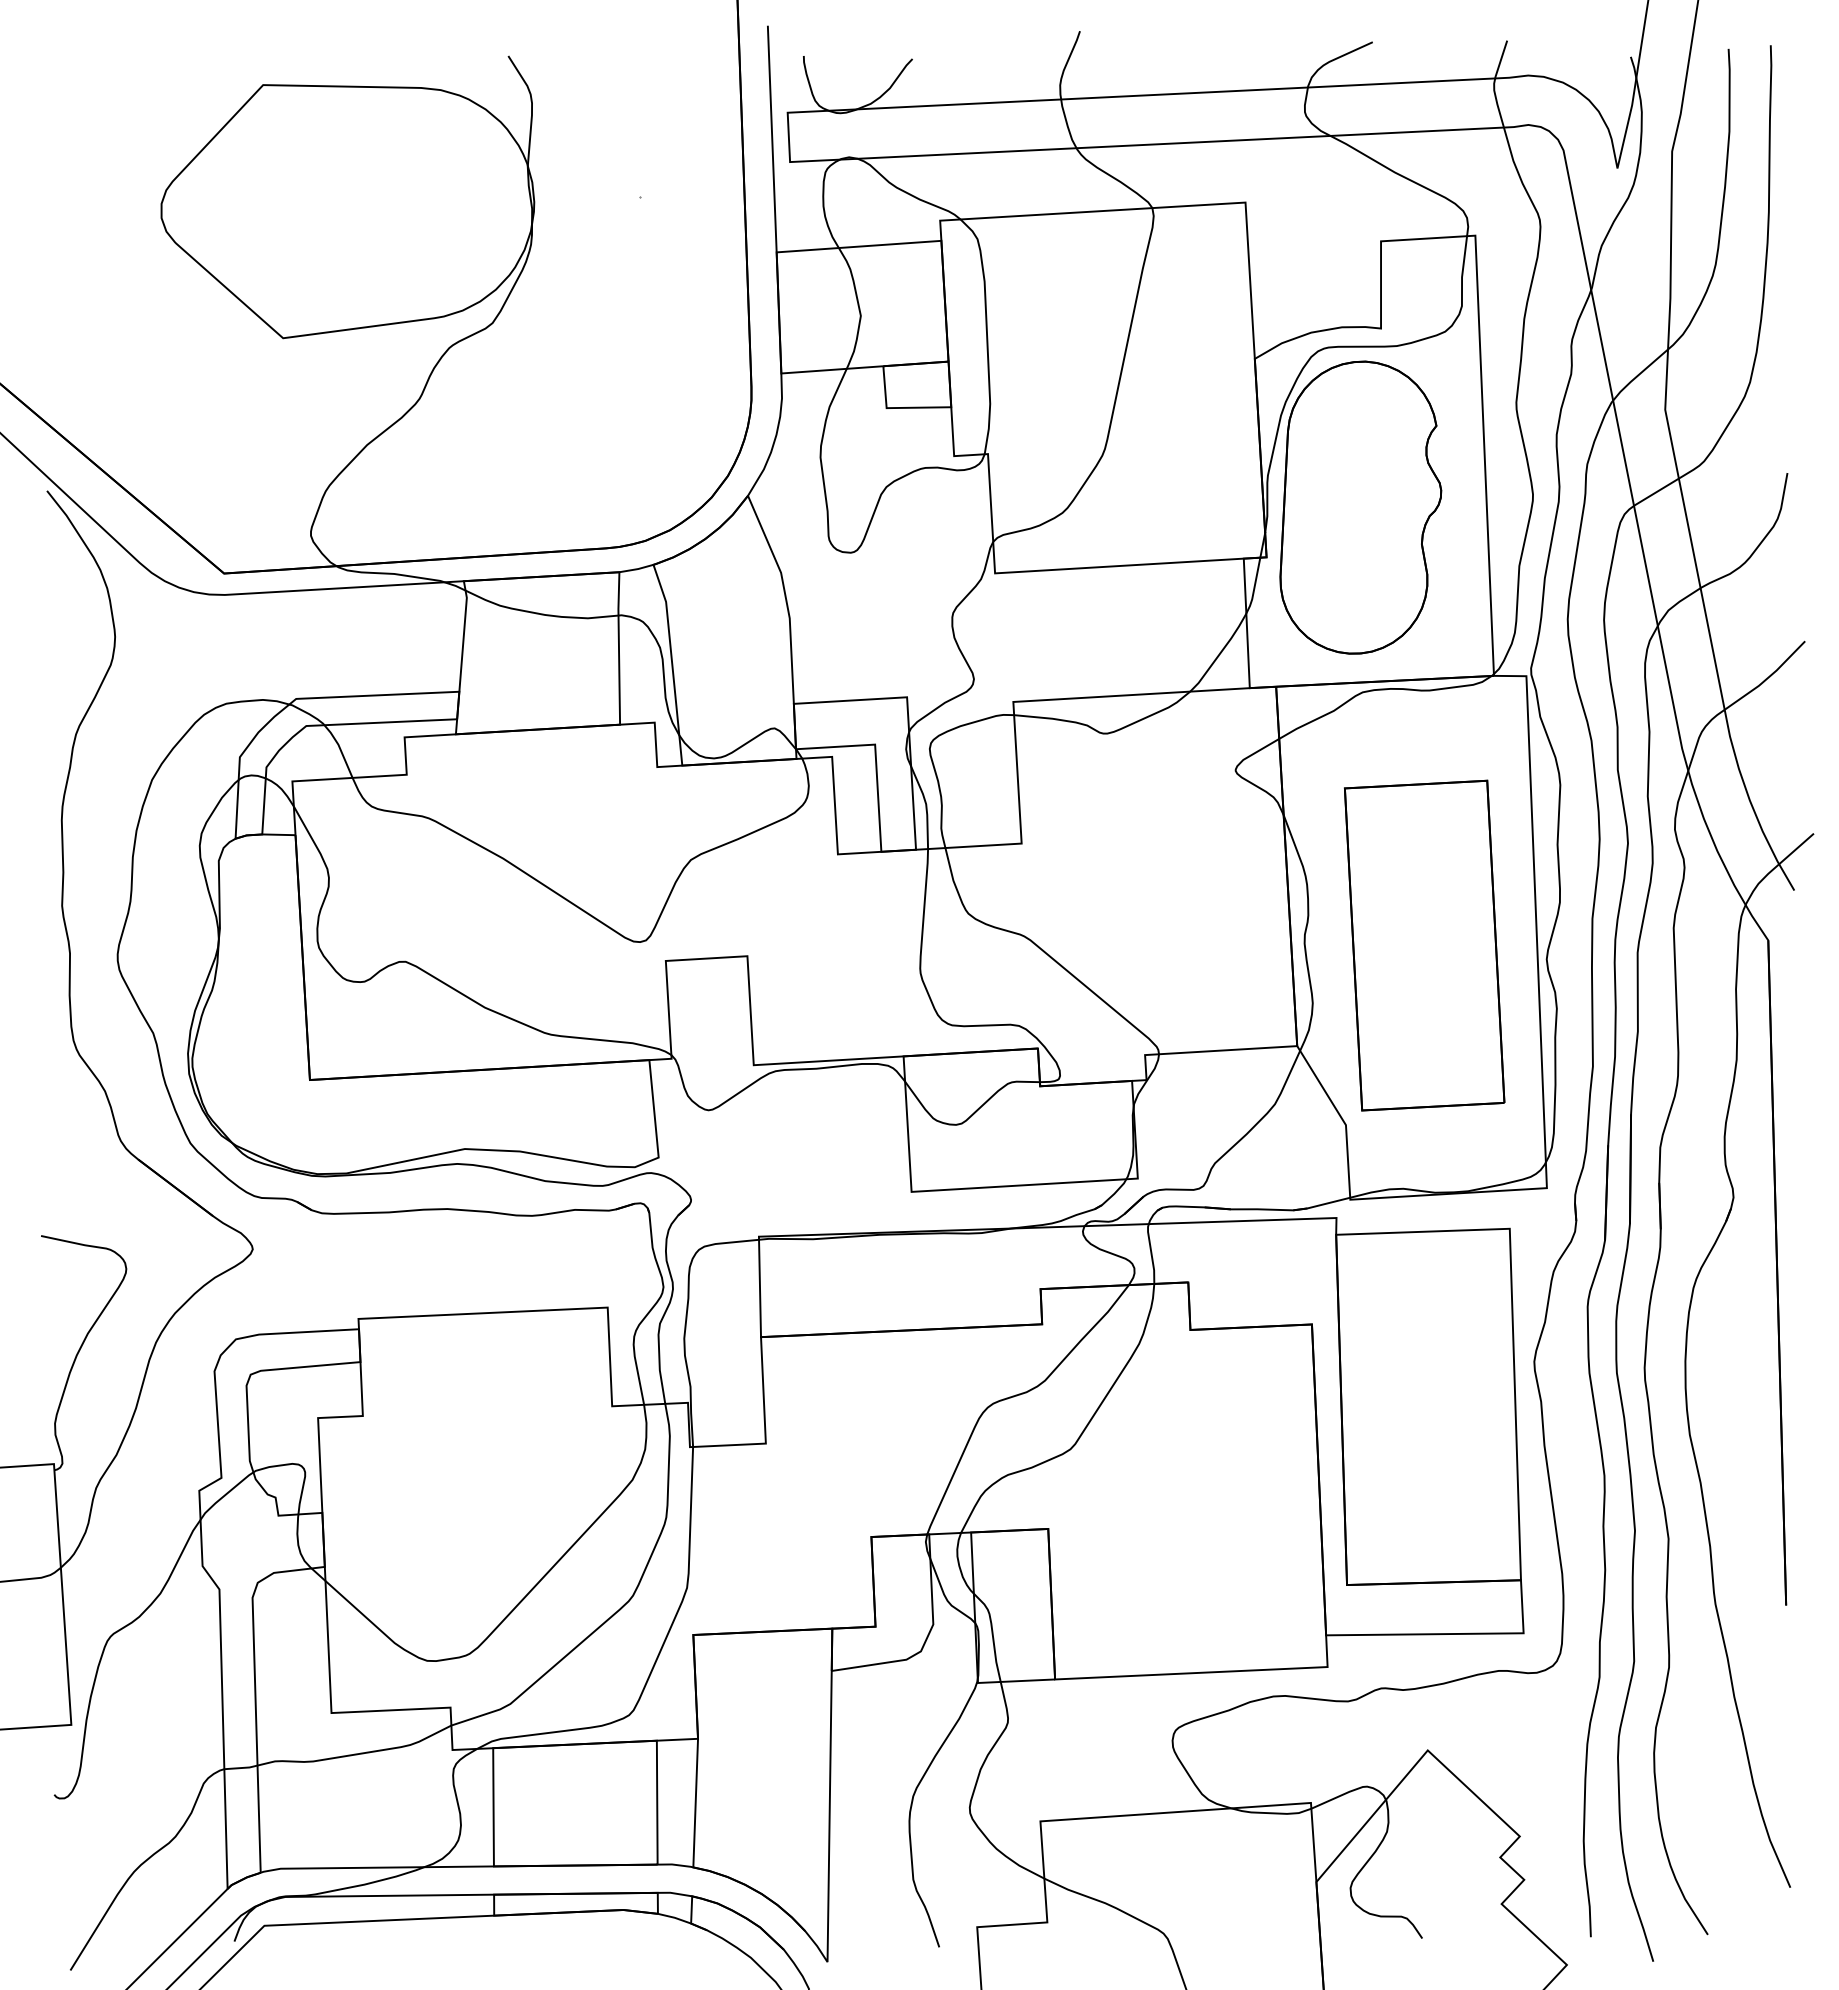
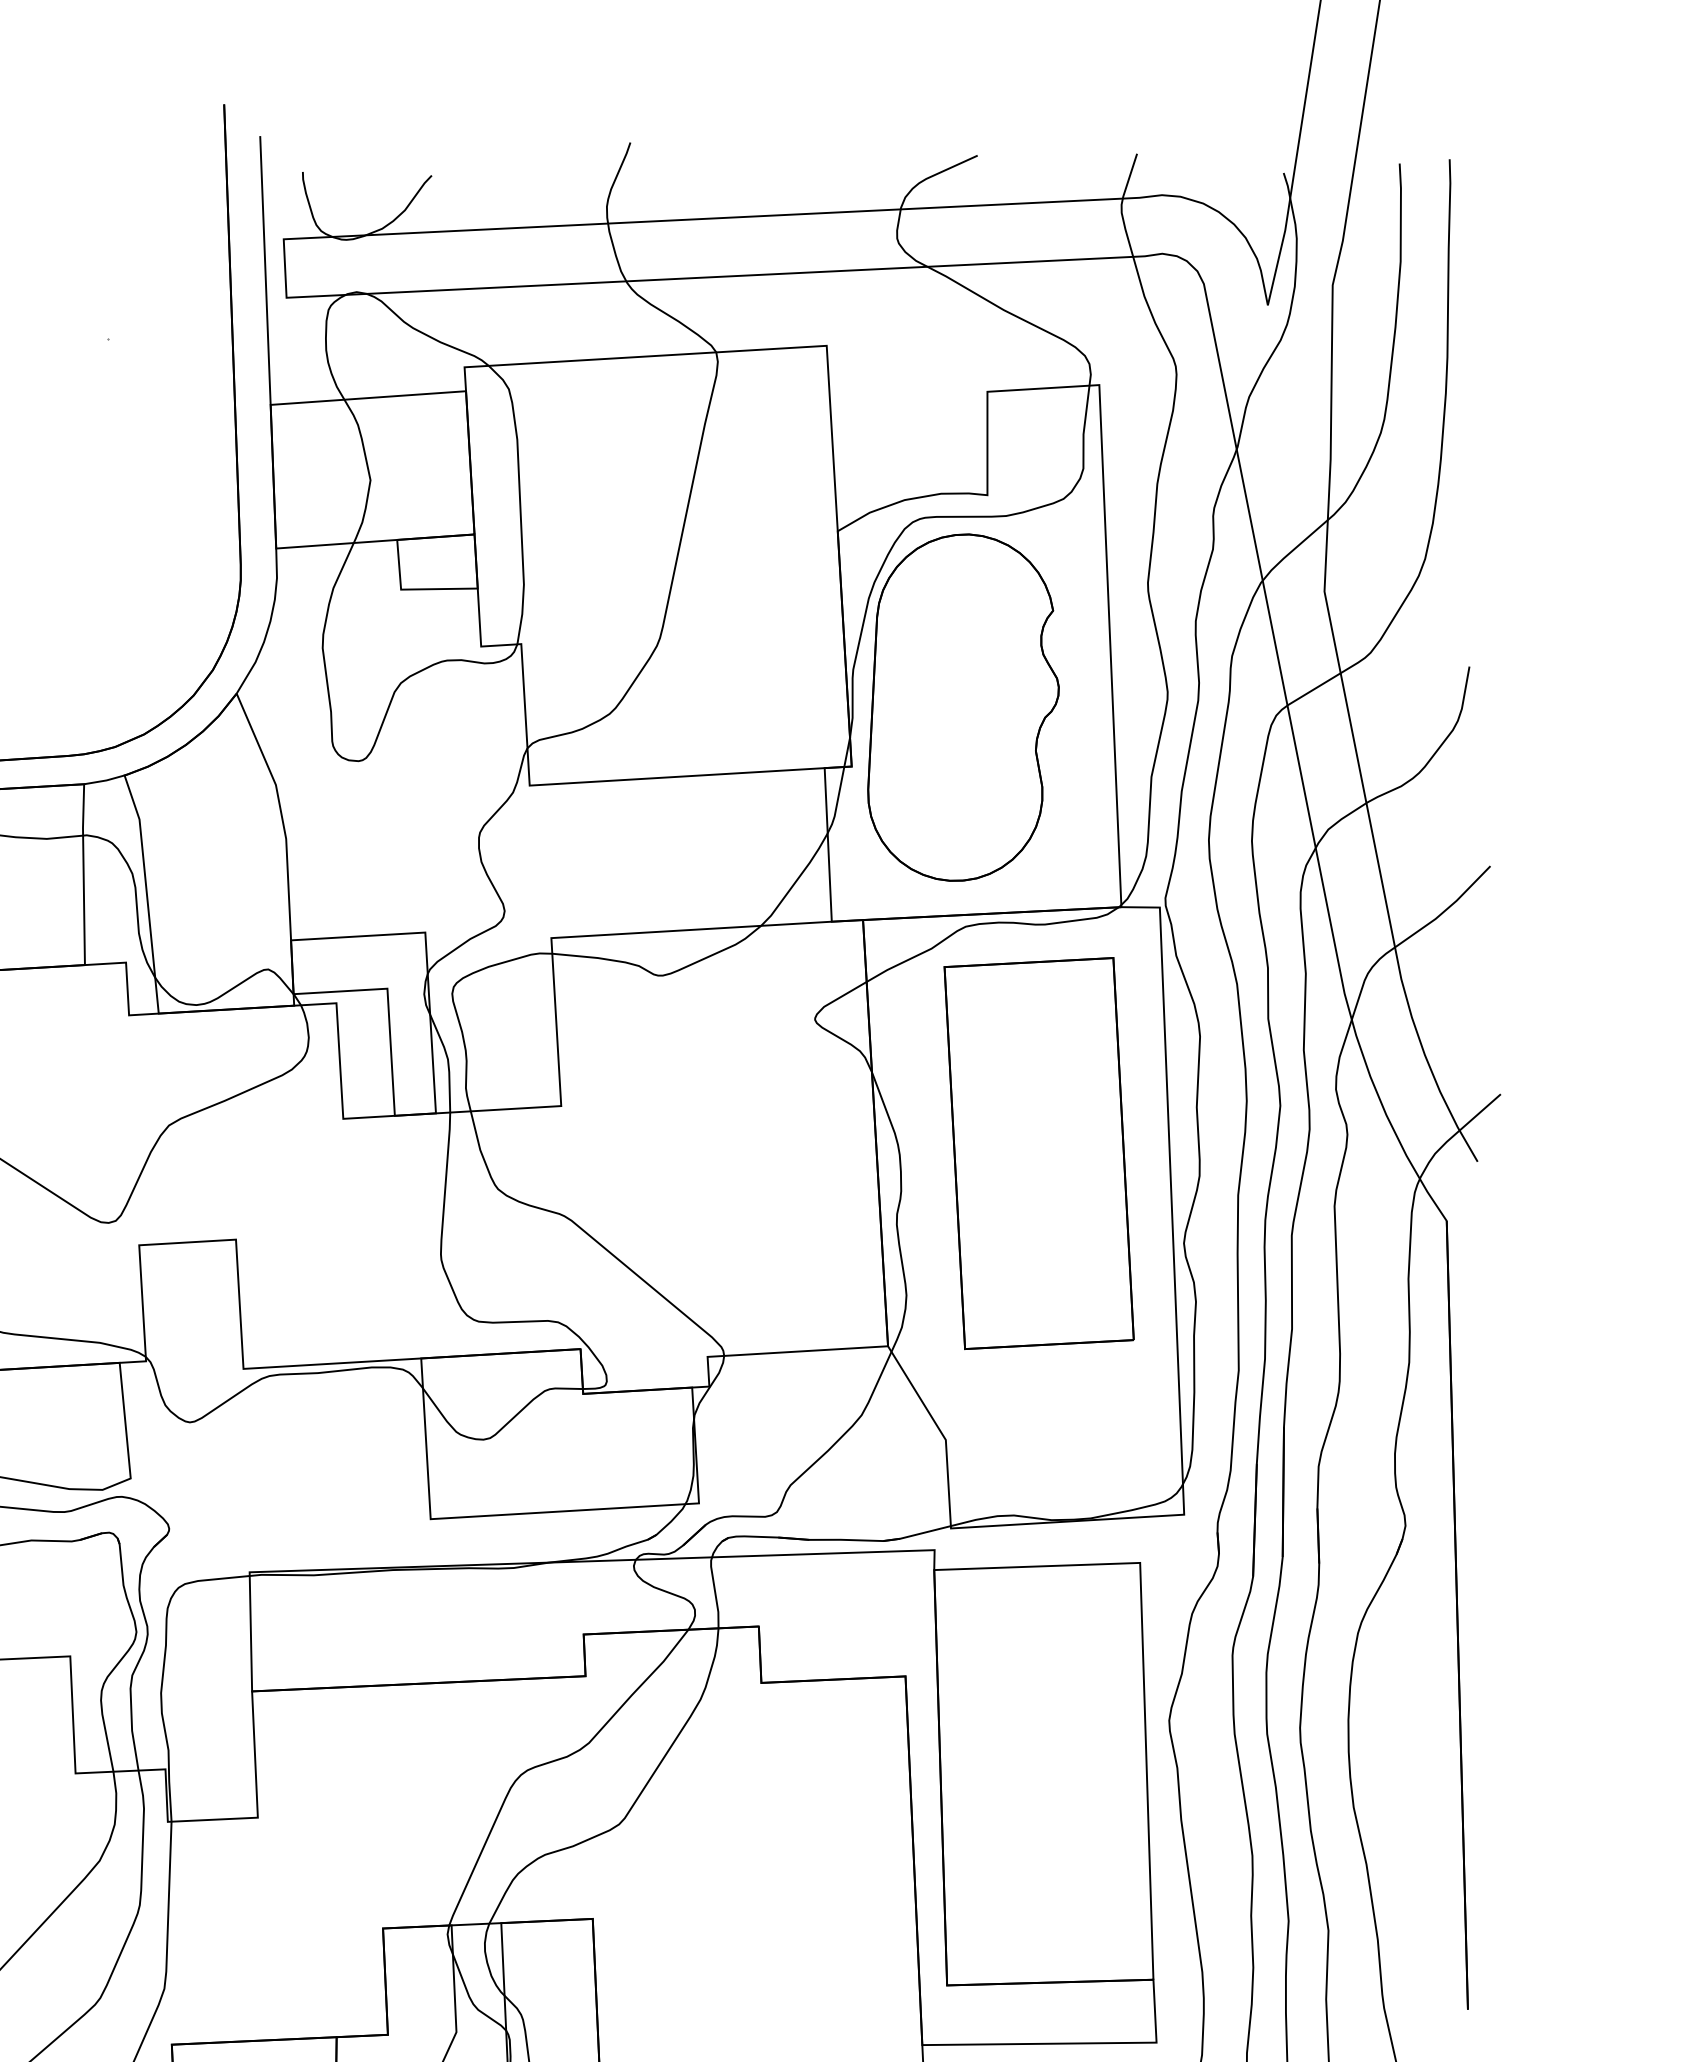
part: (1424, 945) -> (1039, 1153), moved

